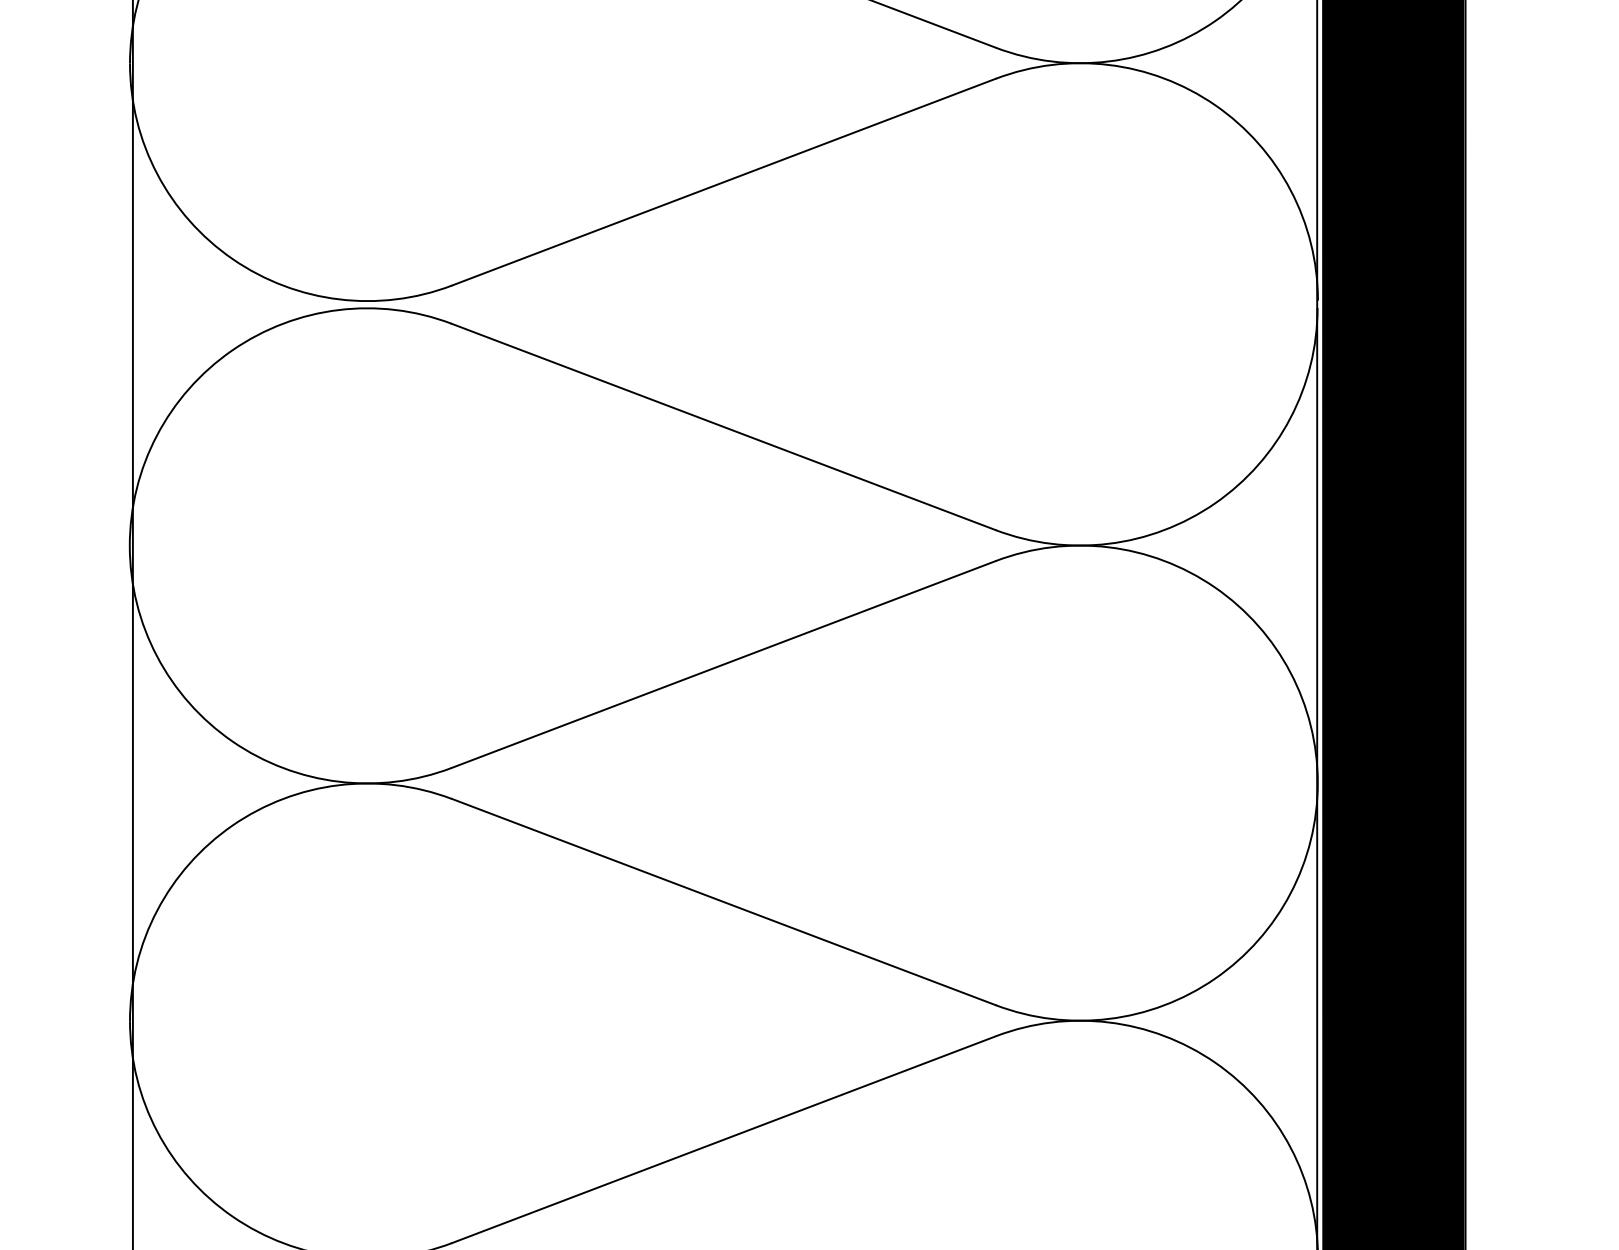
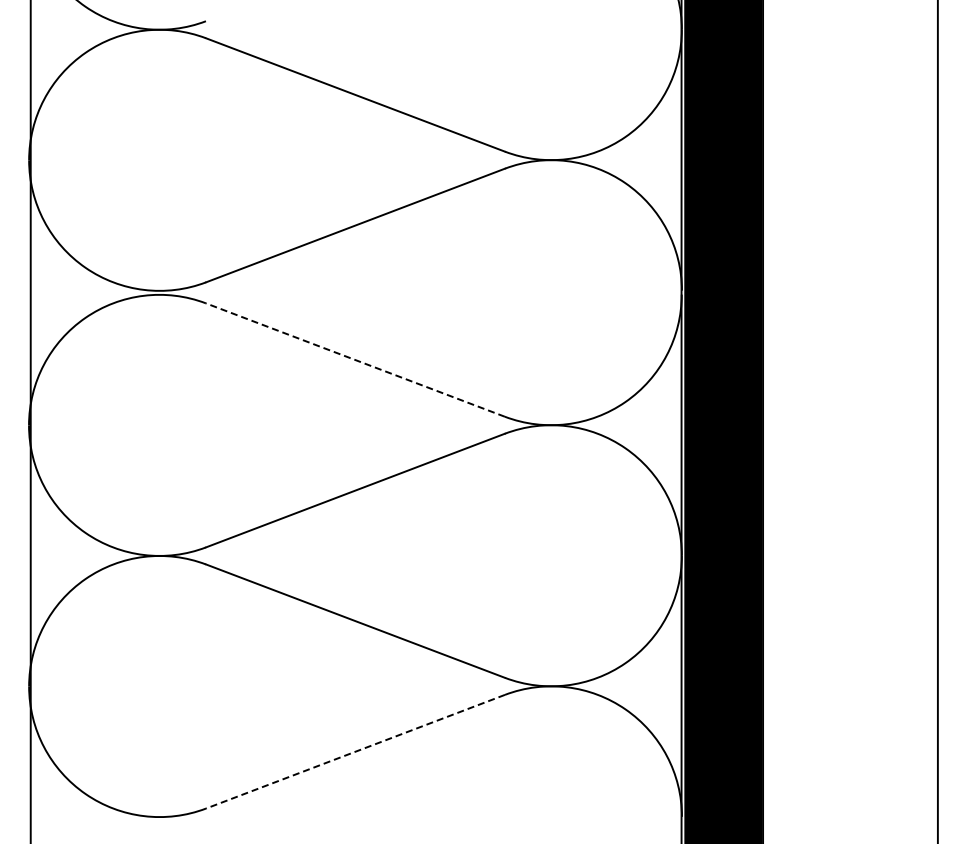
line: (723, 427) -> (355, 360), solid -> dashed
line: (723, 1139) -> (355, 751), solid -> dashed

